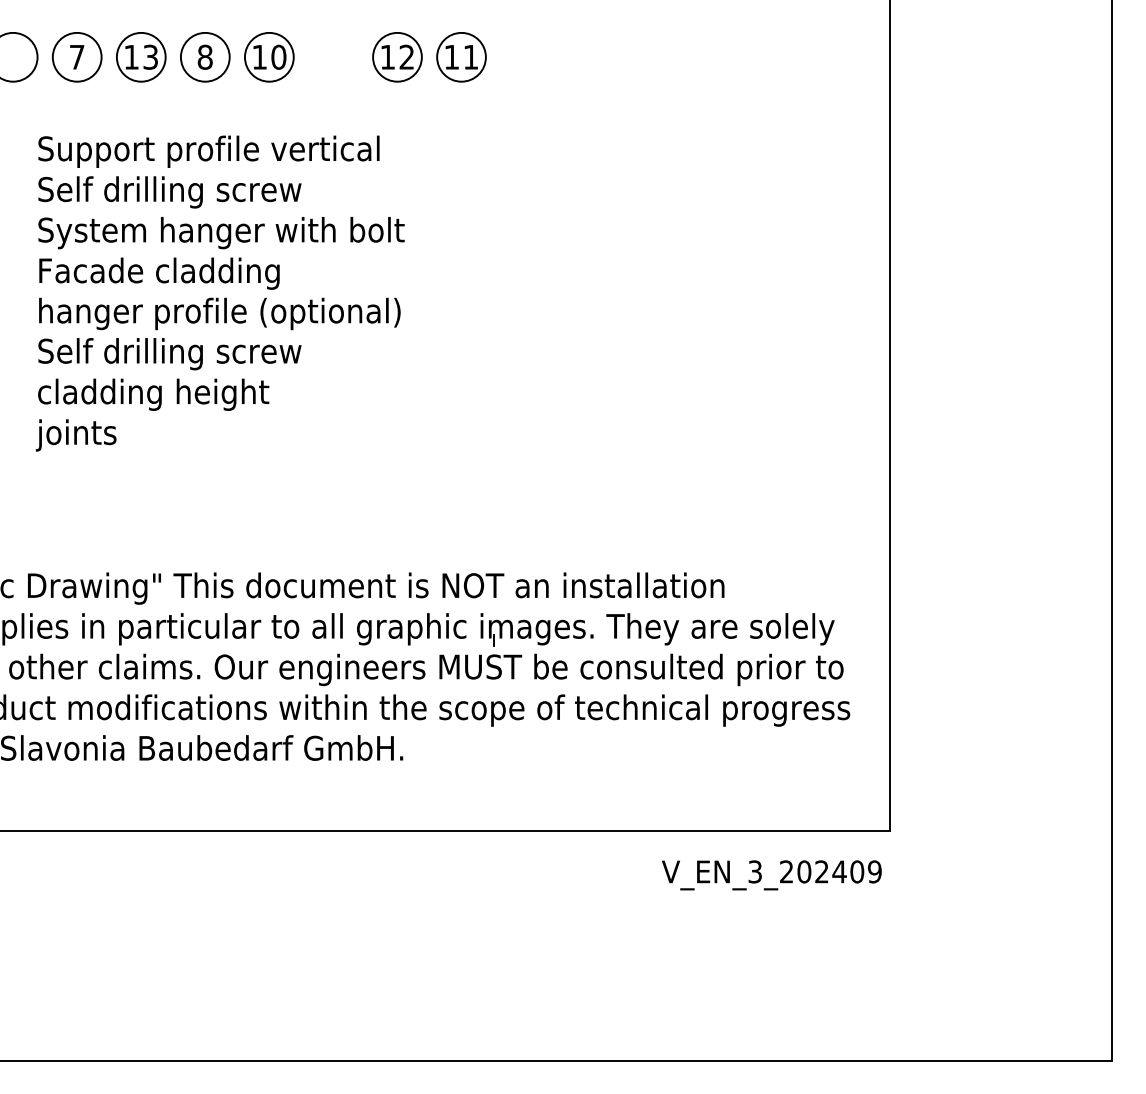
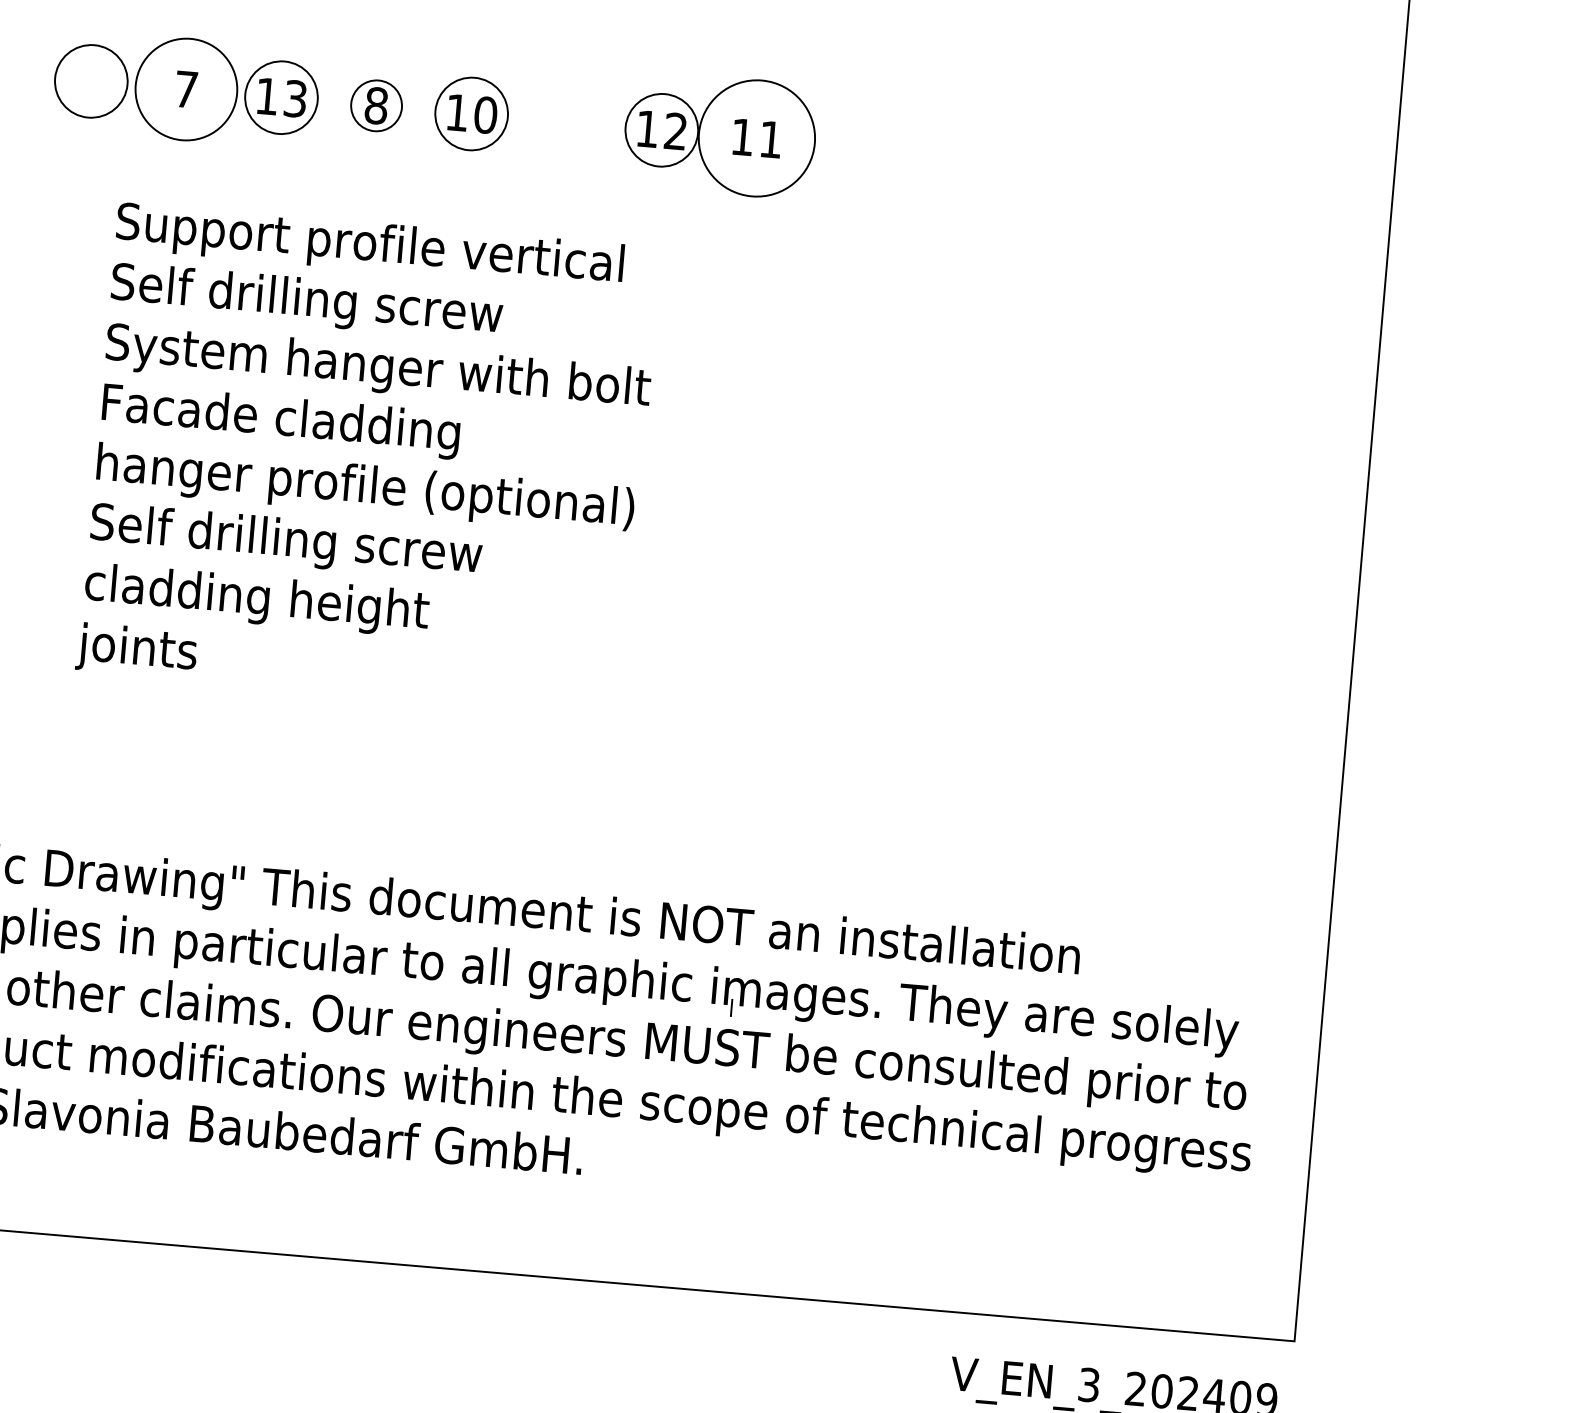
circle: (76, 56) -> (185, 88), size x1.4
circle: (204, 56) -> (375, 104), size x0.7
circle: (461, 56) -> (756, 137), size x1.6

